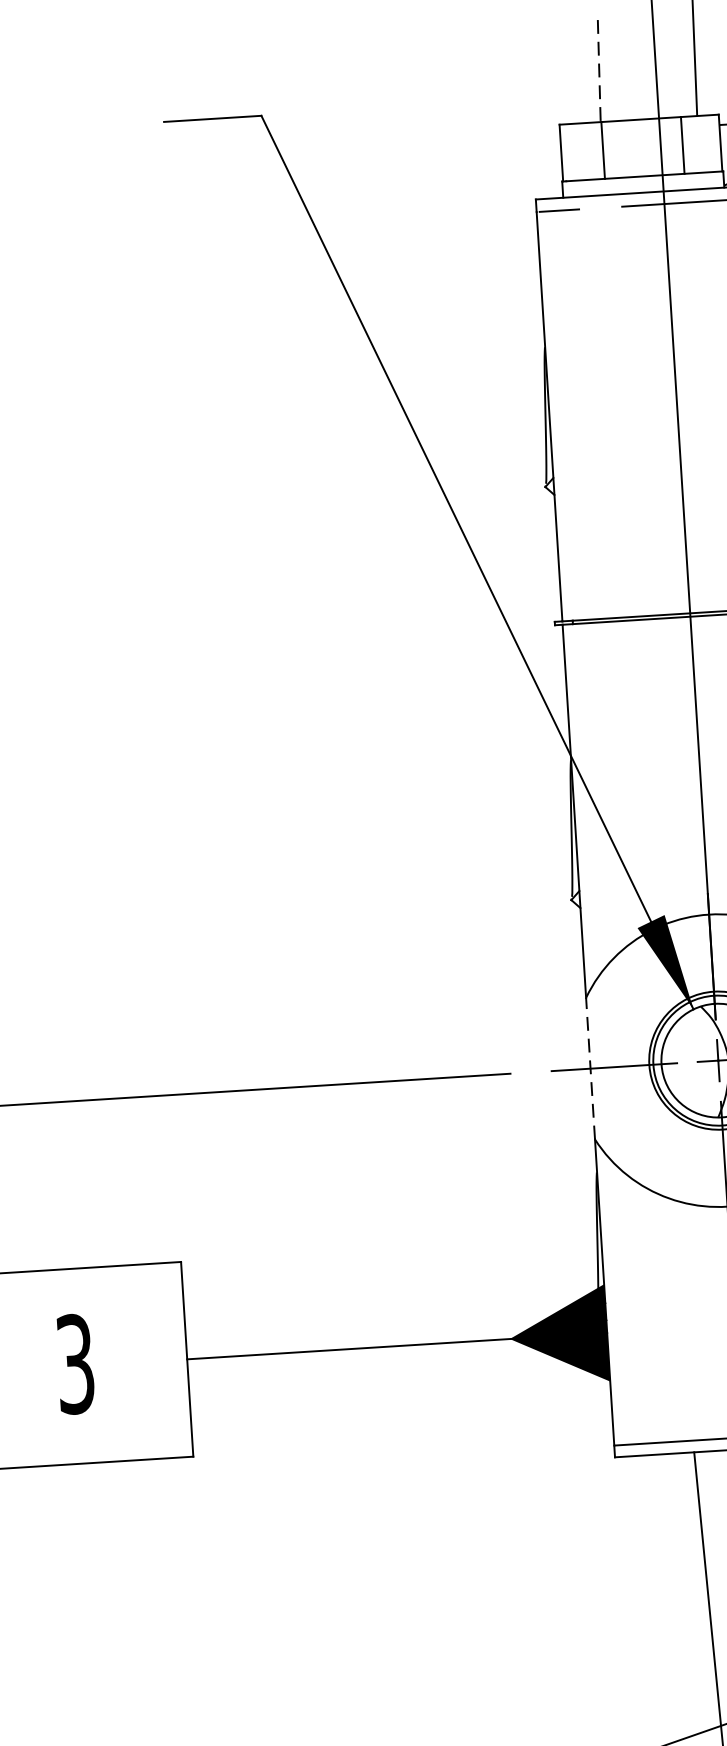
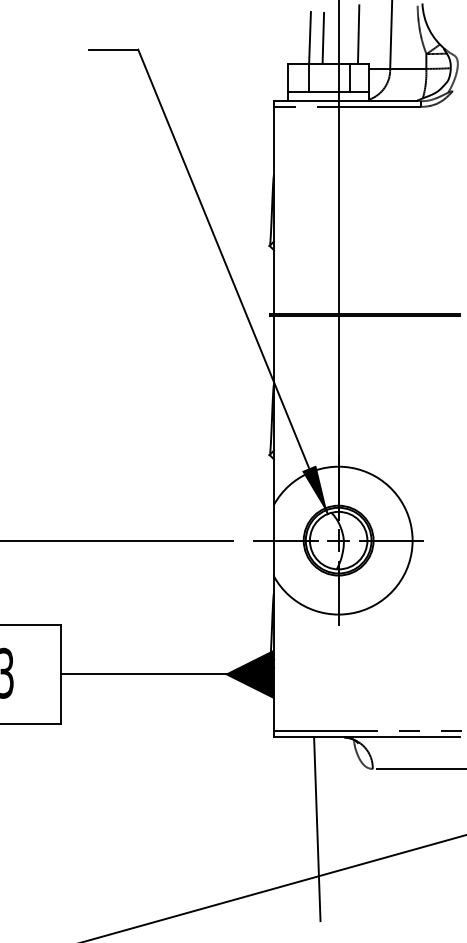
line: (625, 68) -> (323, 37), added
line: (600, 70) -> (310, 37), dashed -> solid
line: (589, 1068) -> (273, 540), dashed -> solid

